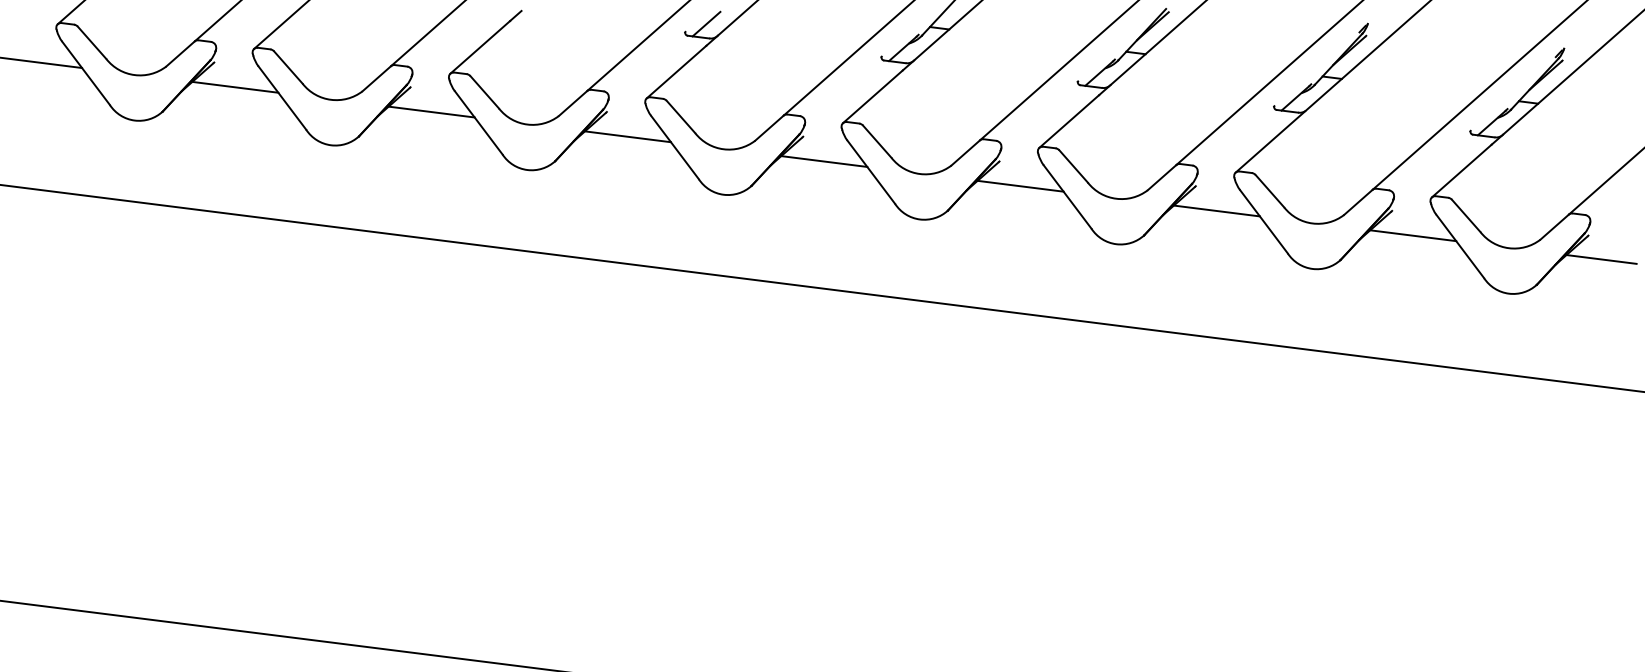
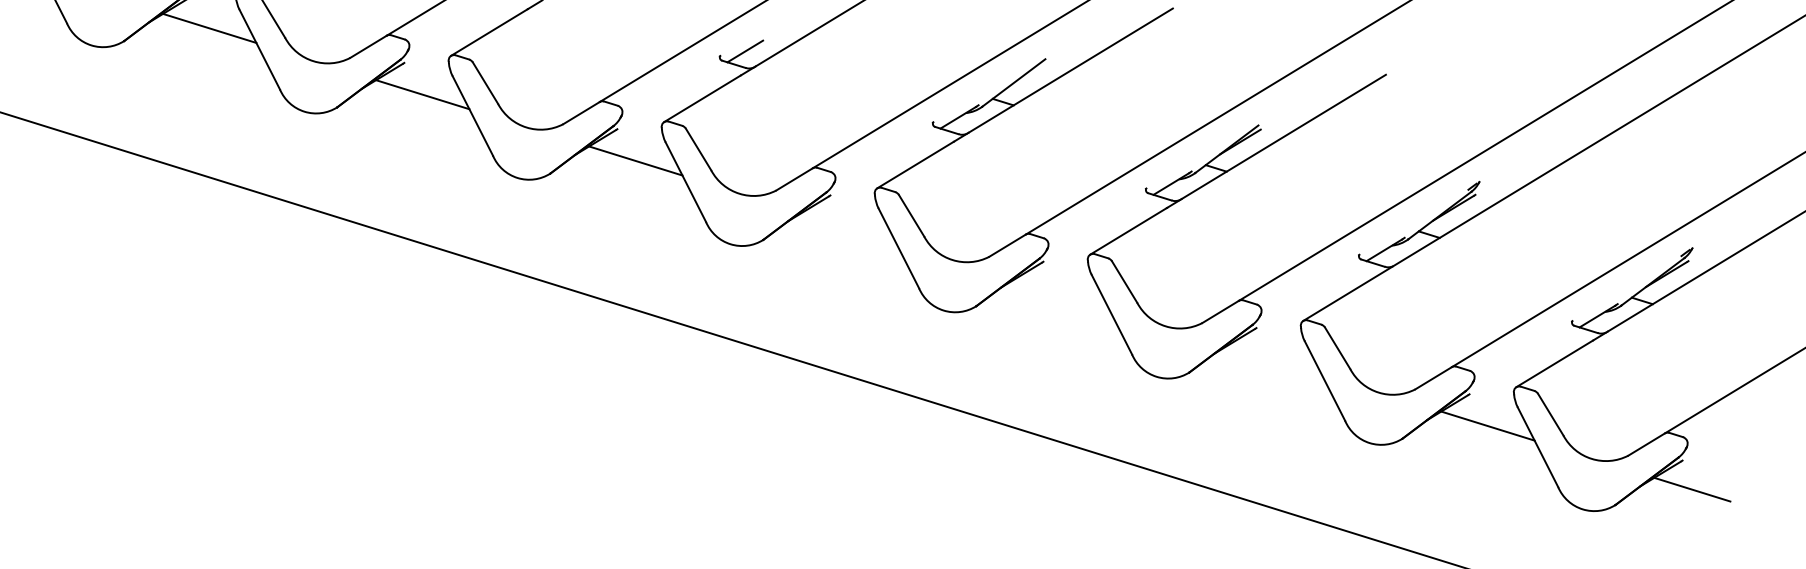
line: (824, 161) -> (849, 227), removed
line: (1020, 185) -> (1061, 292), removed
line: (1216, 210) -> (1274, 359), removed

